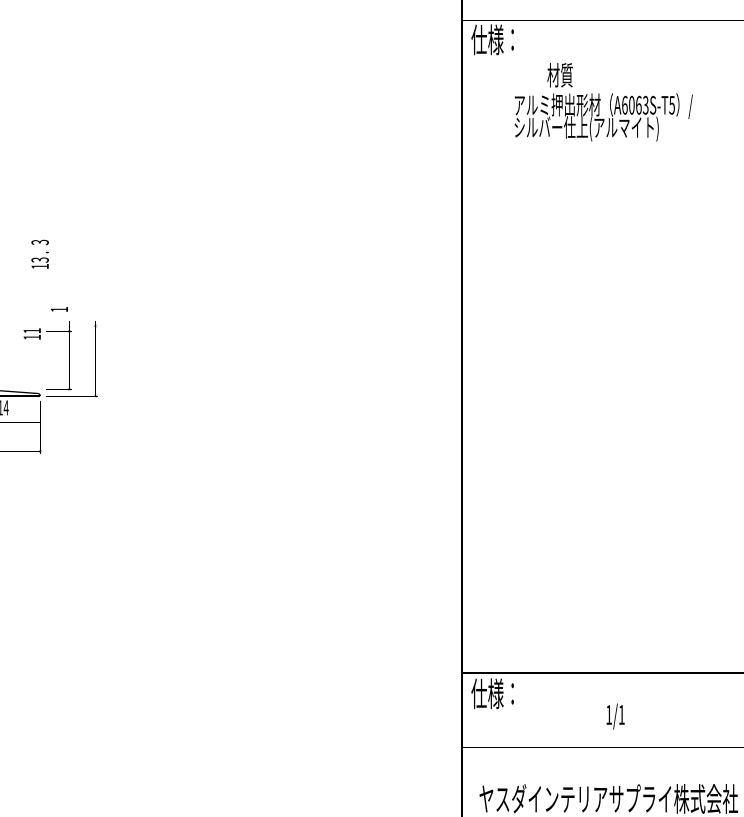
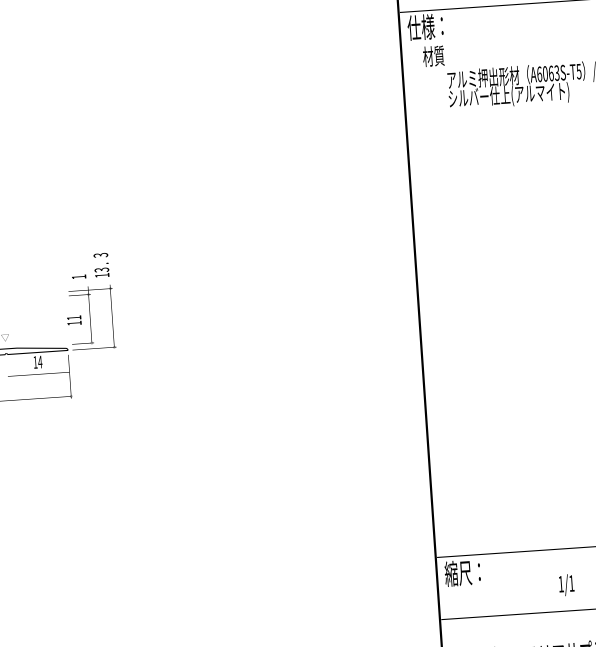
text: (559, 75) -> (433, 56), moved
text: (39, 253) -> (100, 264), moved
text: (31, 333) -> (73, 320), moved
text: (487, 693) -> (458, 573), 仕様： -> 縮尺：

